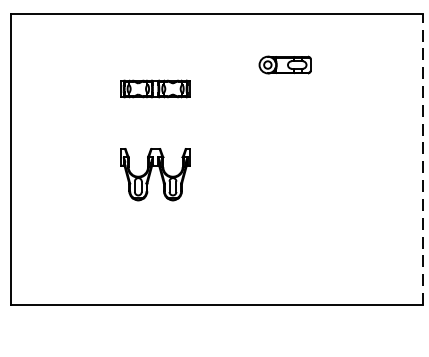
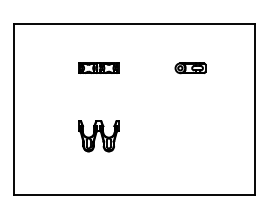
part: (285, 65) -> (190, 68), moved
line: (421, 159) -> (254, 109), dashed -> solid
part: (155, 174) -> (98, 136), moved

